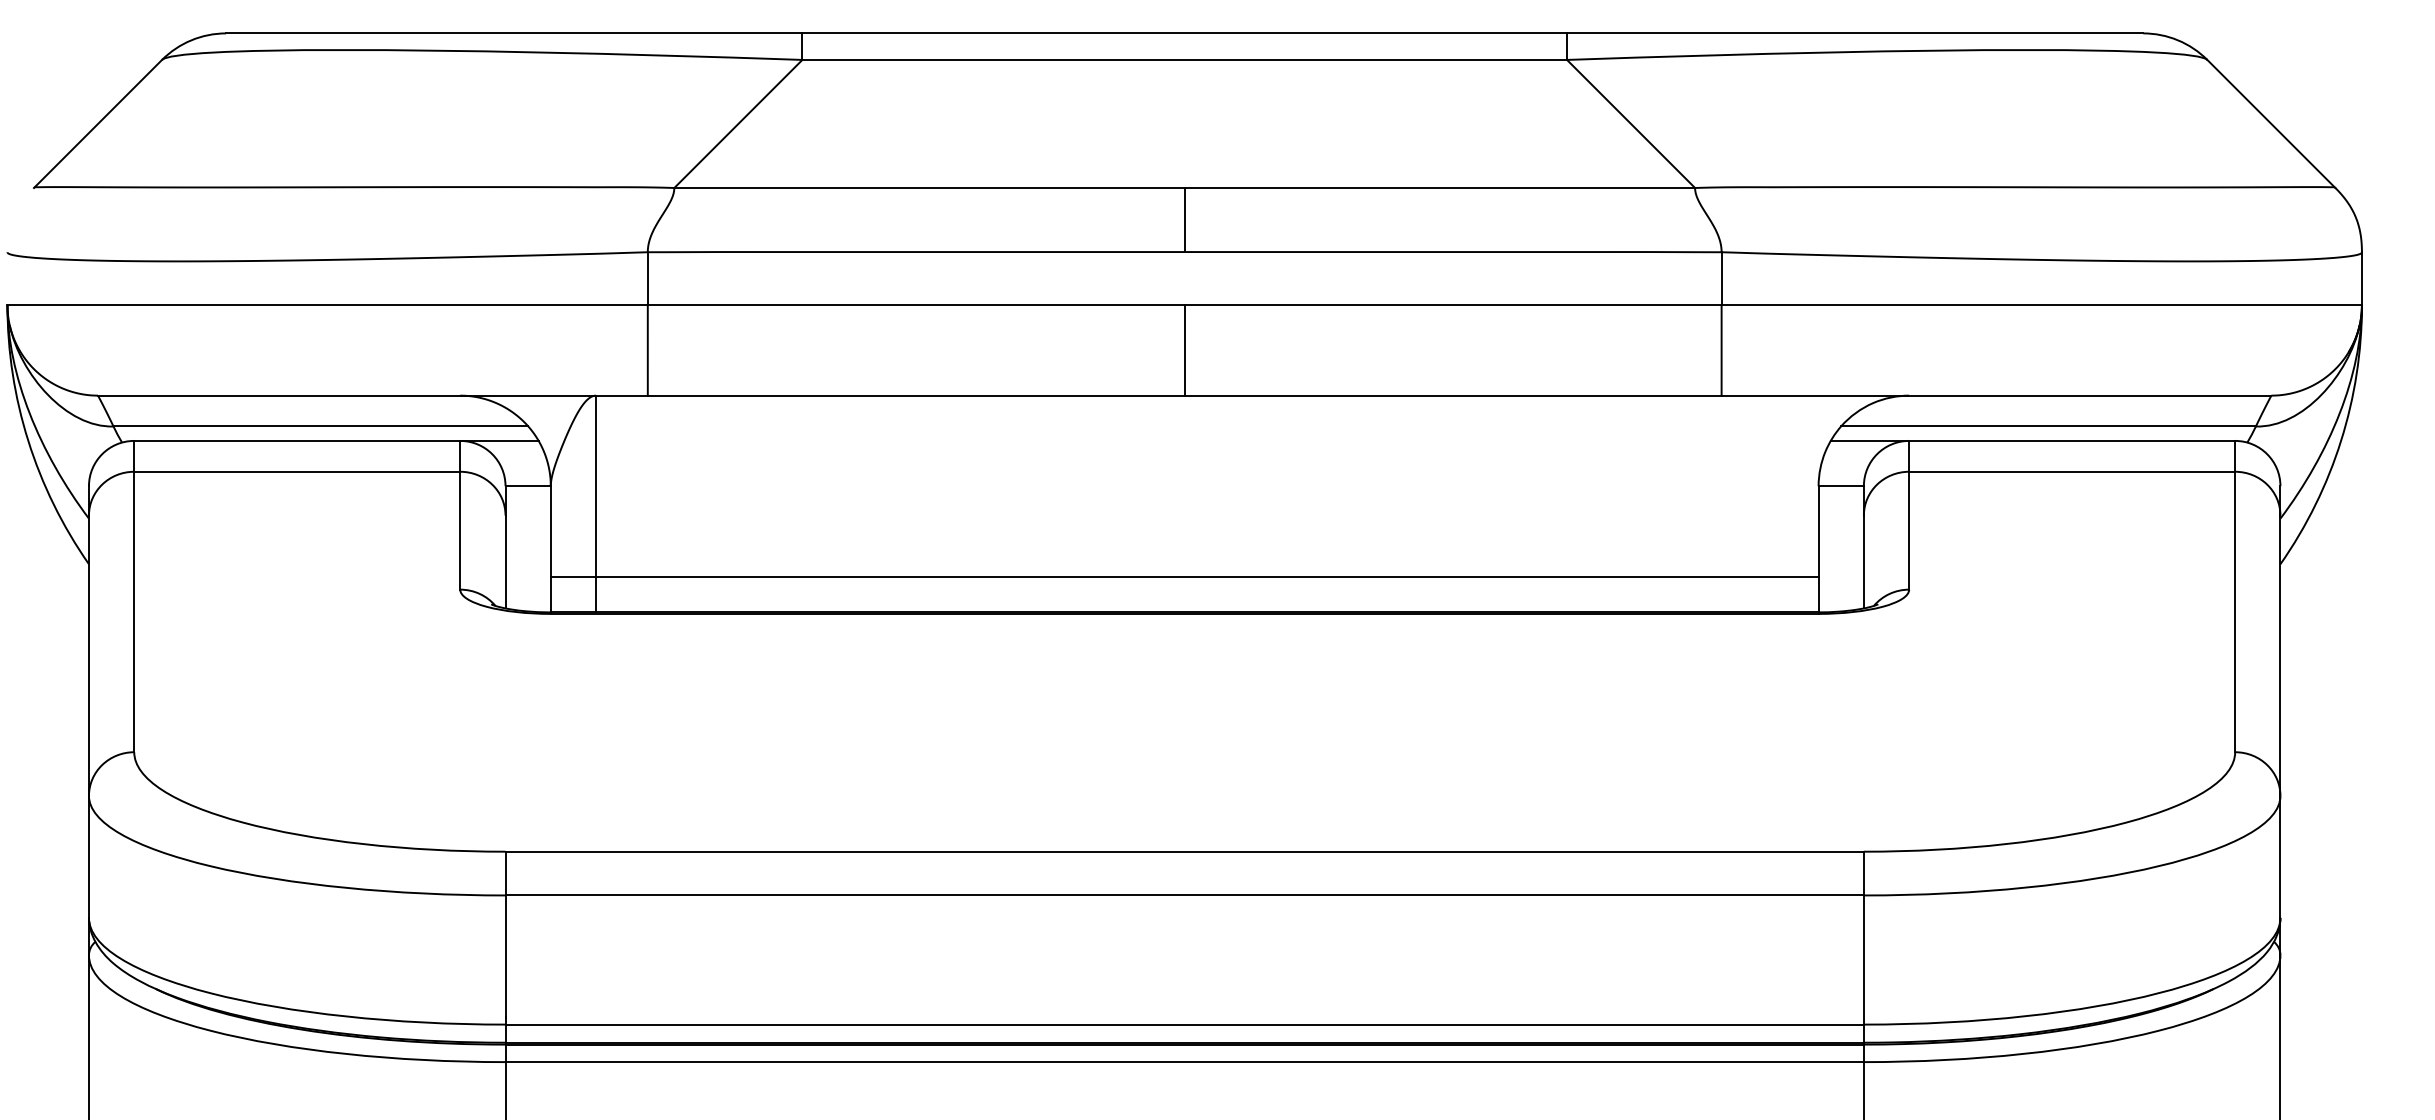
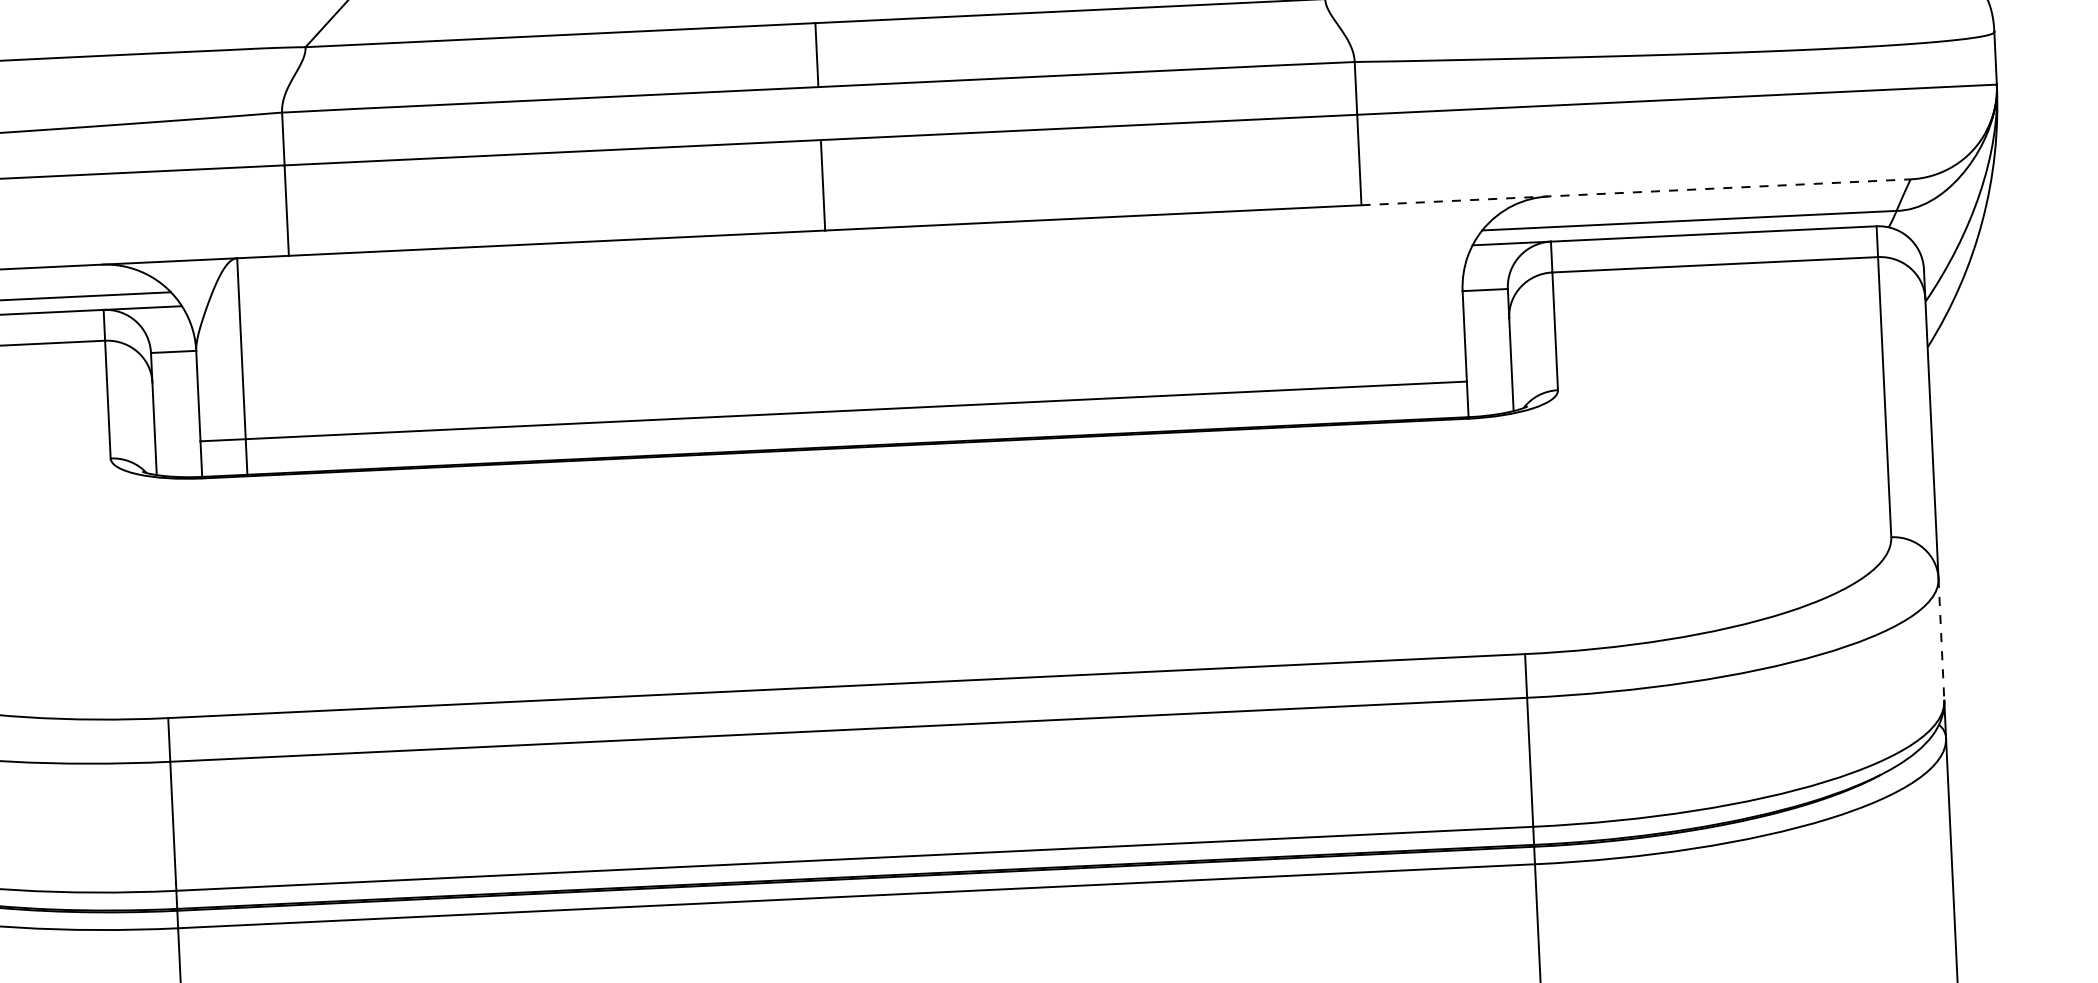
line: (1996, 395) -> (1636, 192), solid -> dashed
line: (2280, 856) -> (1941, 639), solid -> dashed

